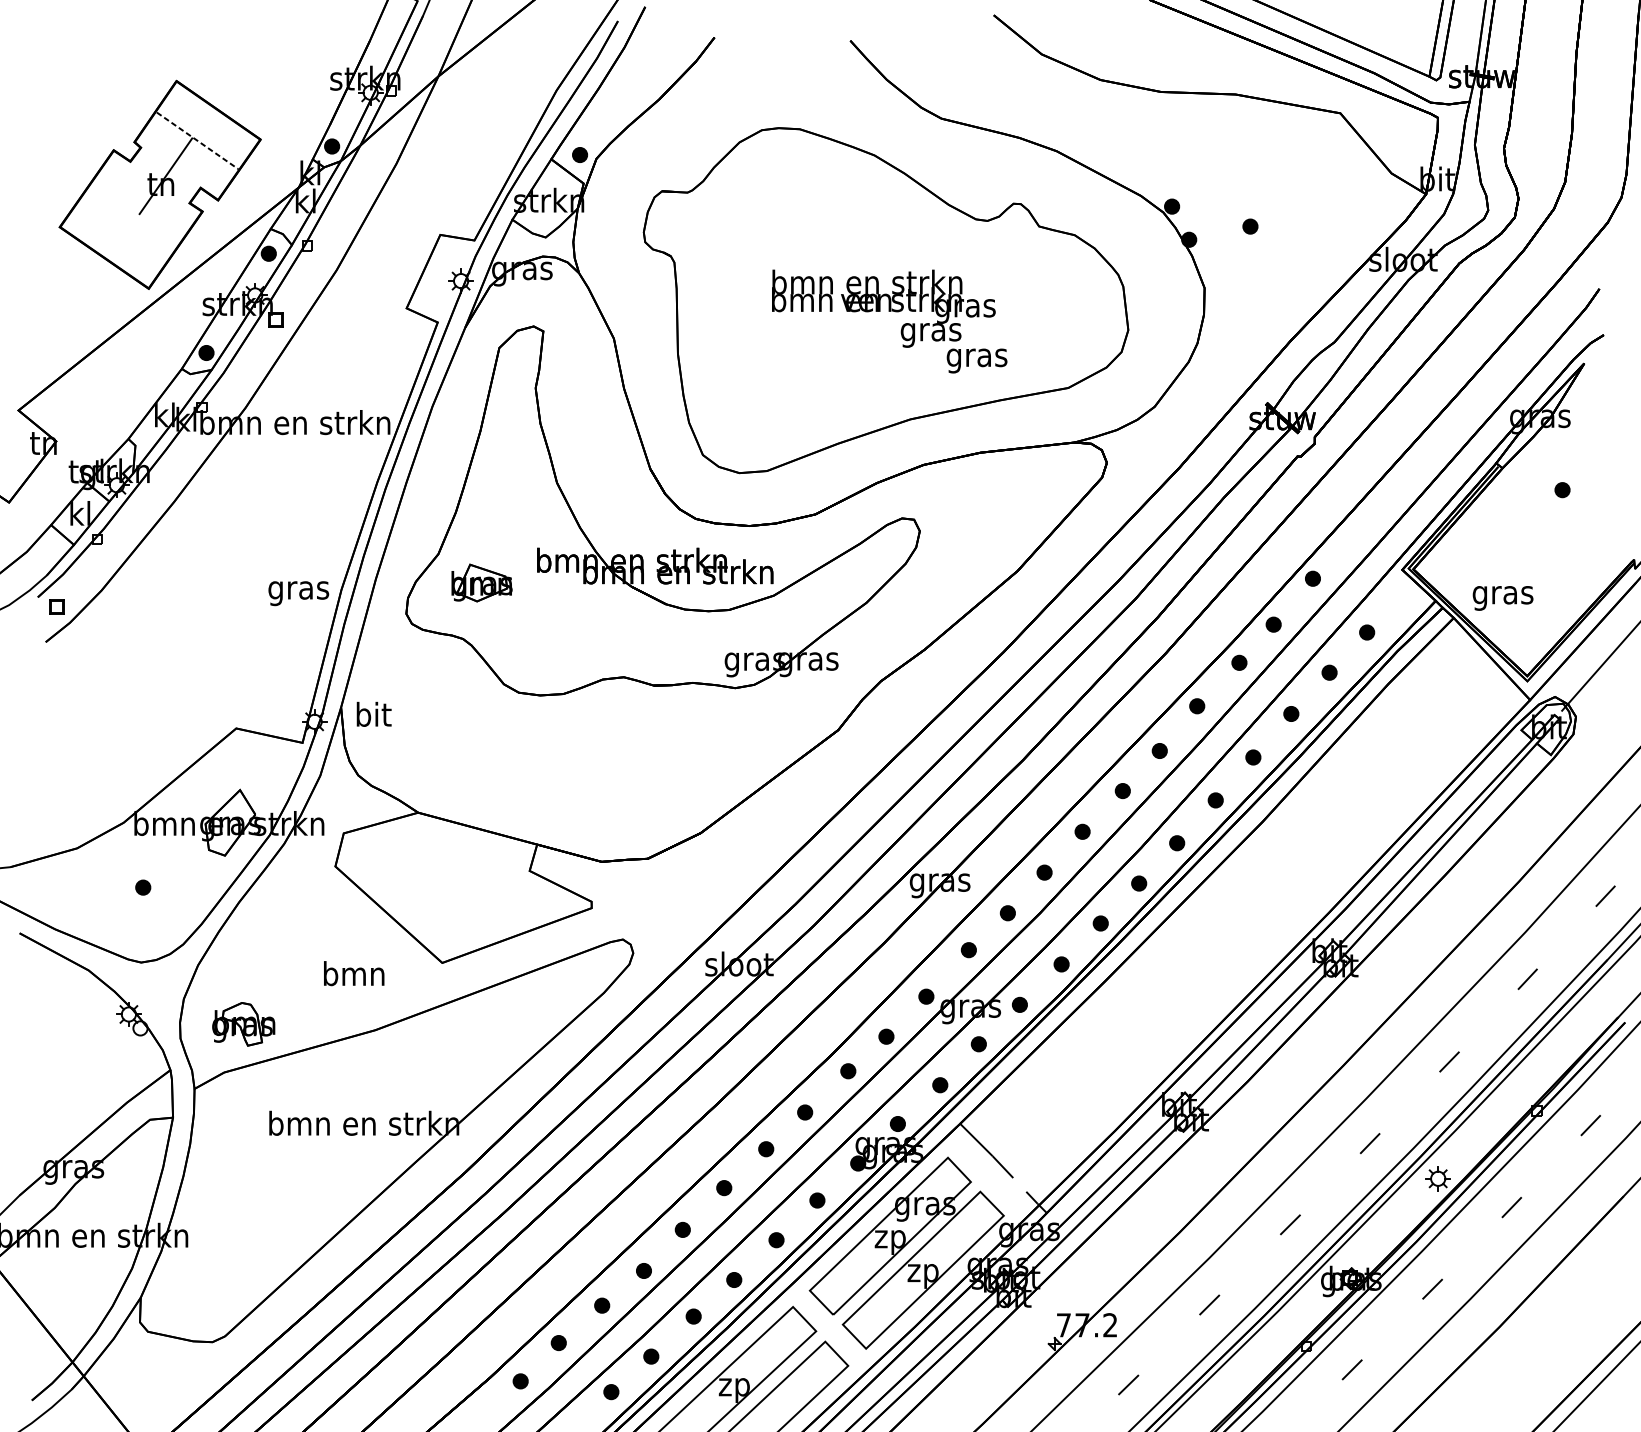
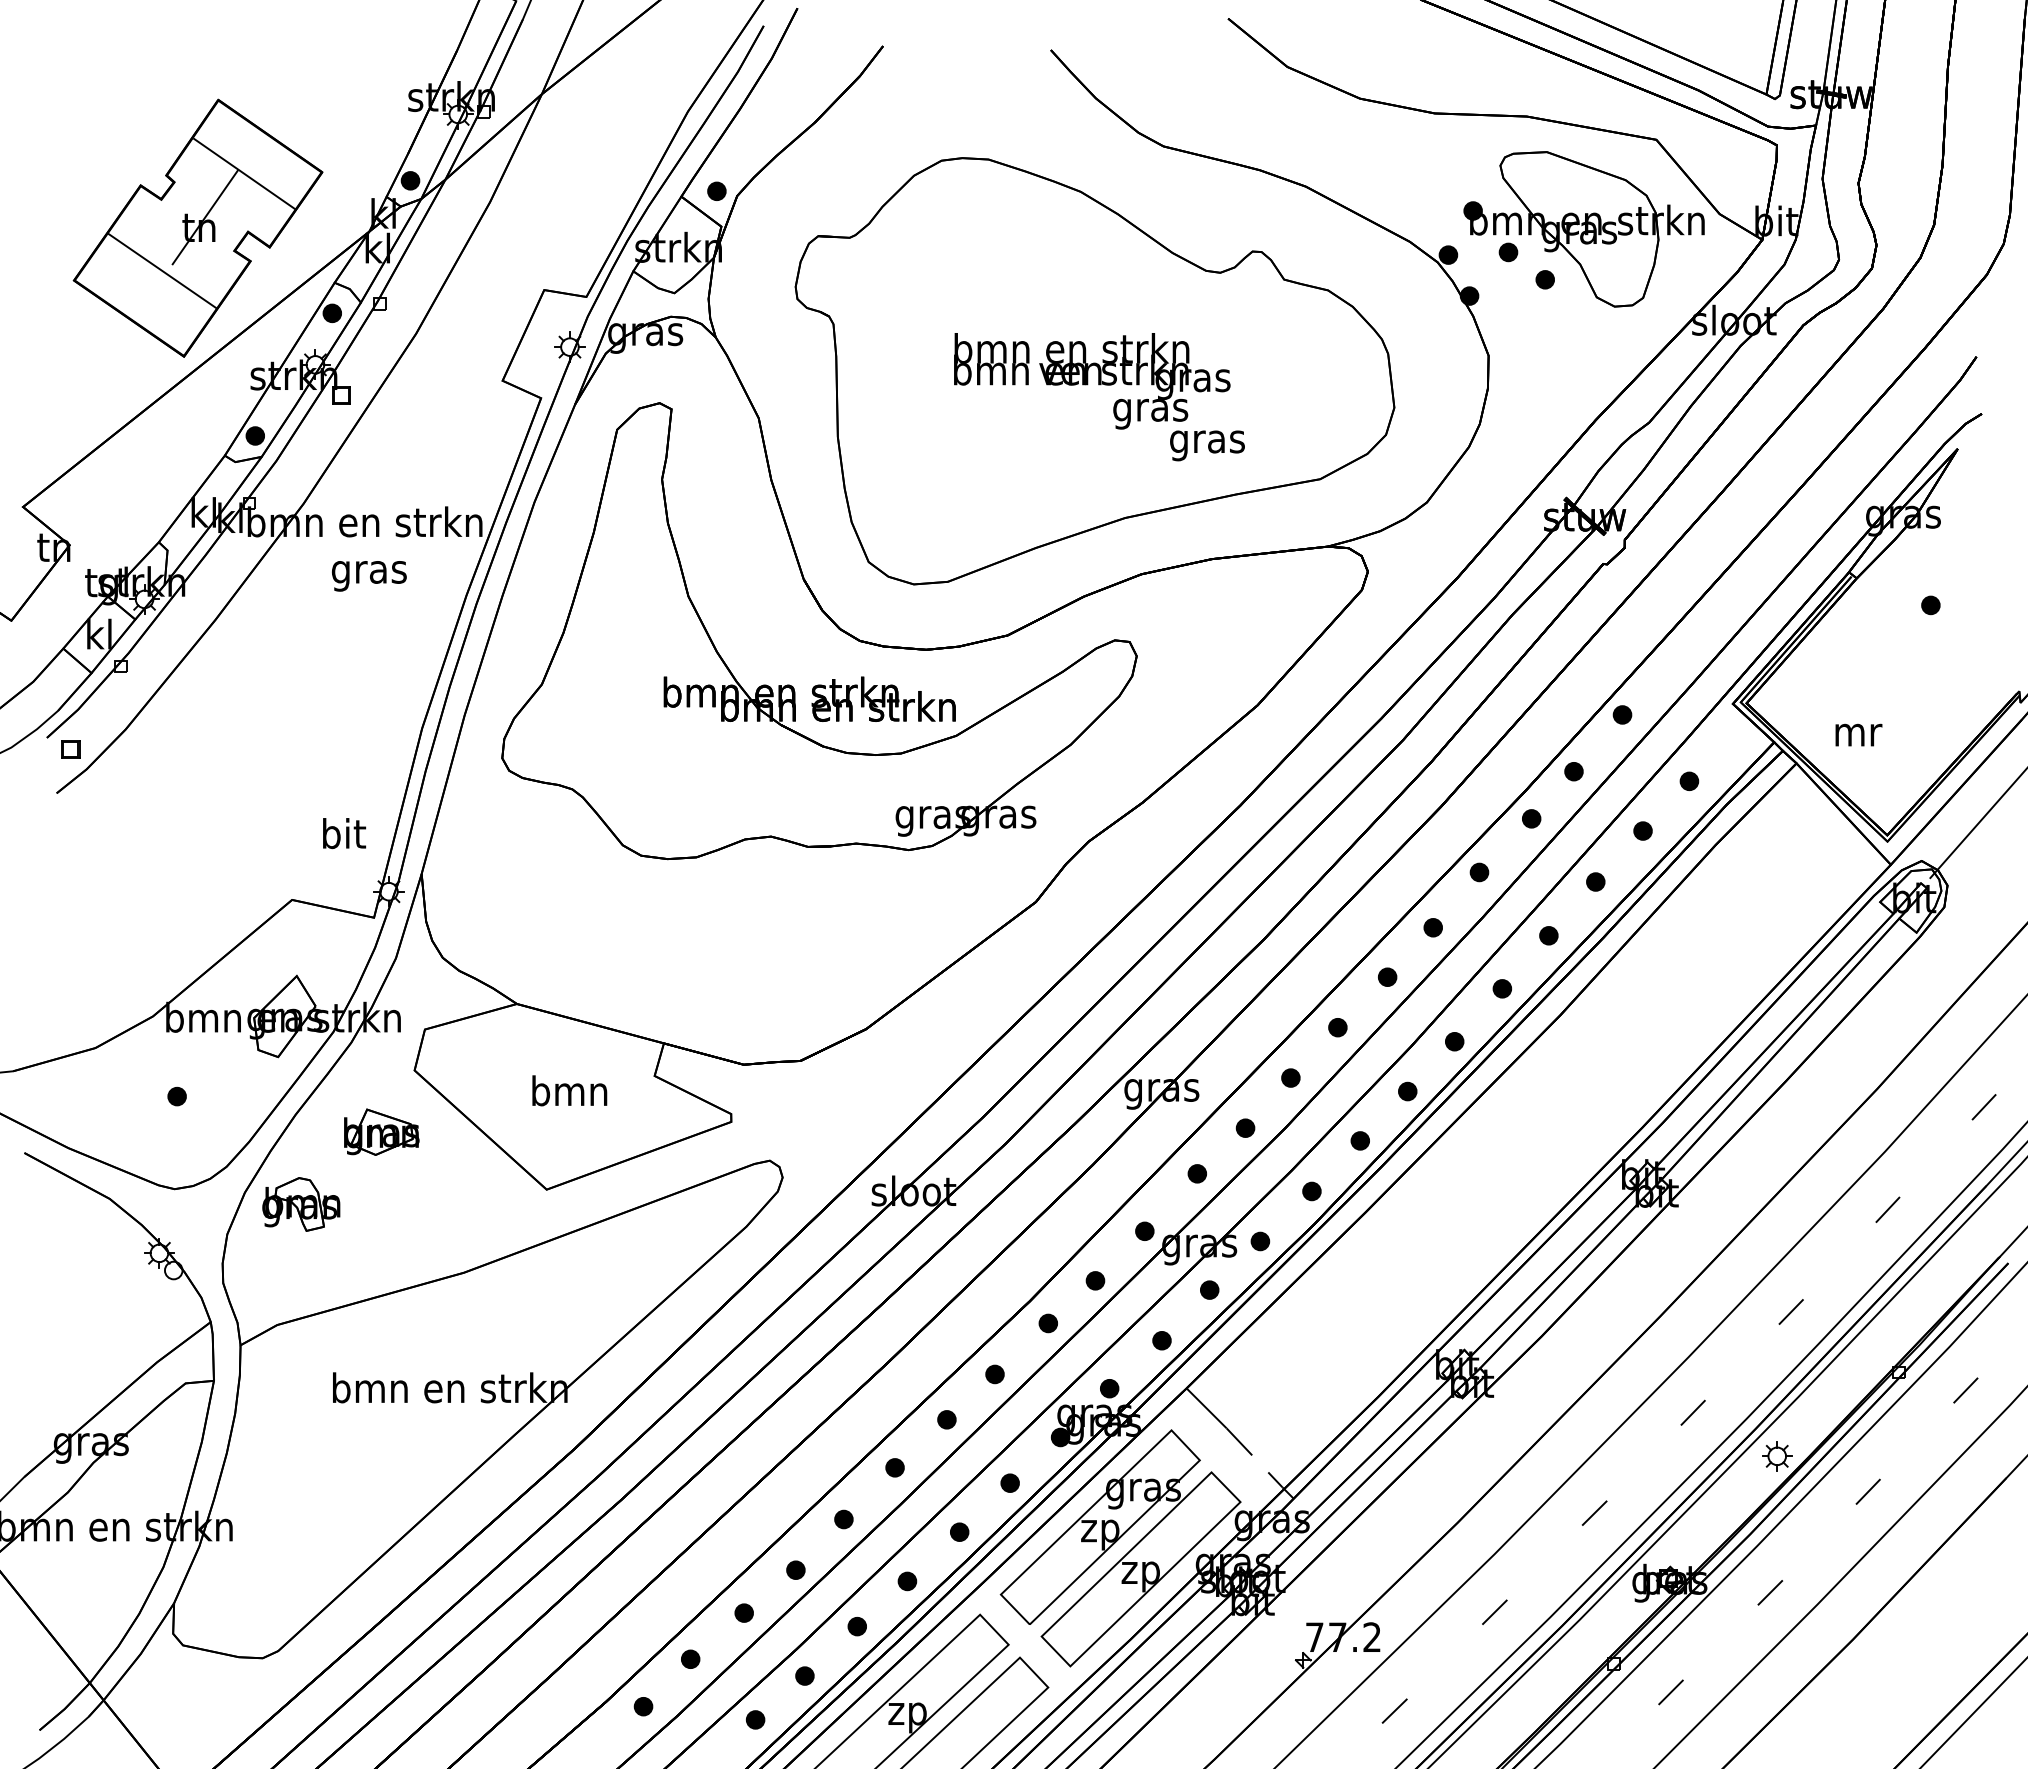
line: (197, 141) -> (244, 174), dashed -> solid
part: (1281, 185) -> (1583, 229), added
line: (130, 219) -> (161, 270), added
part: (481, 582) -> (381, 1131), moved
text: (298, 593) -> (369, 576), moved
text: (1503, 597) -> (1857, 738), gras -> mr
text: (374, 714) -> (344, 833), moved
text: (353, 973) -> (569, 1090), moved
part: (243, 1024) -> (301, 1204), moved

